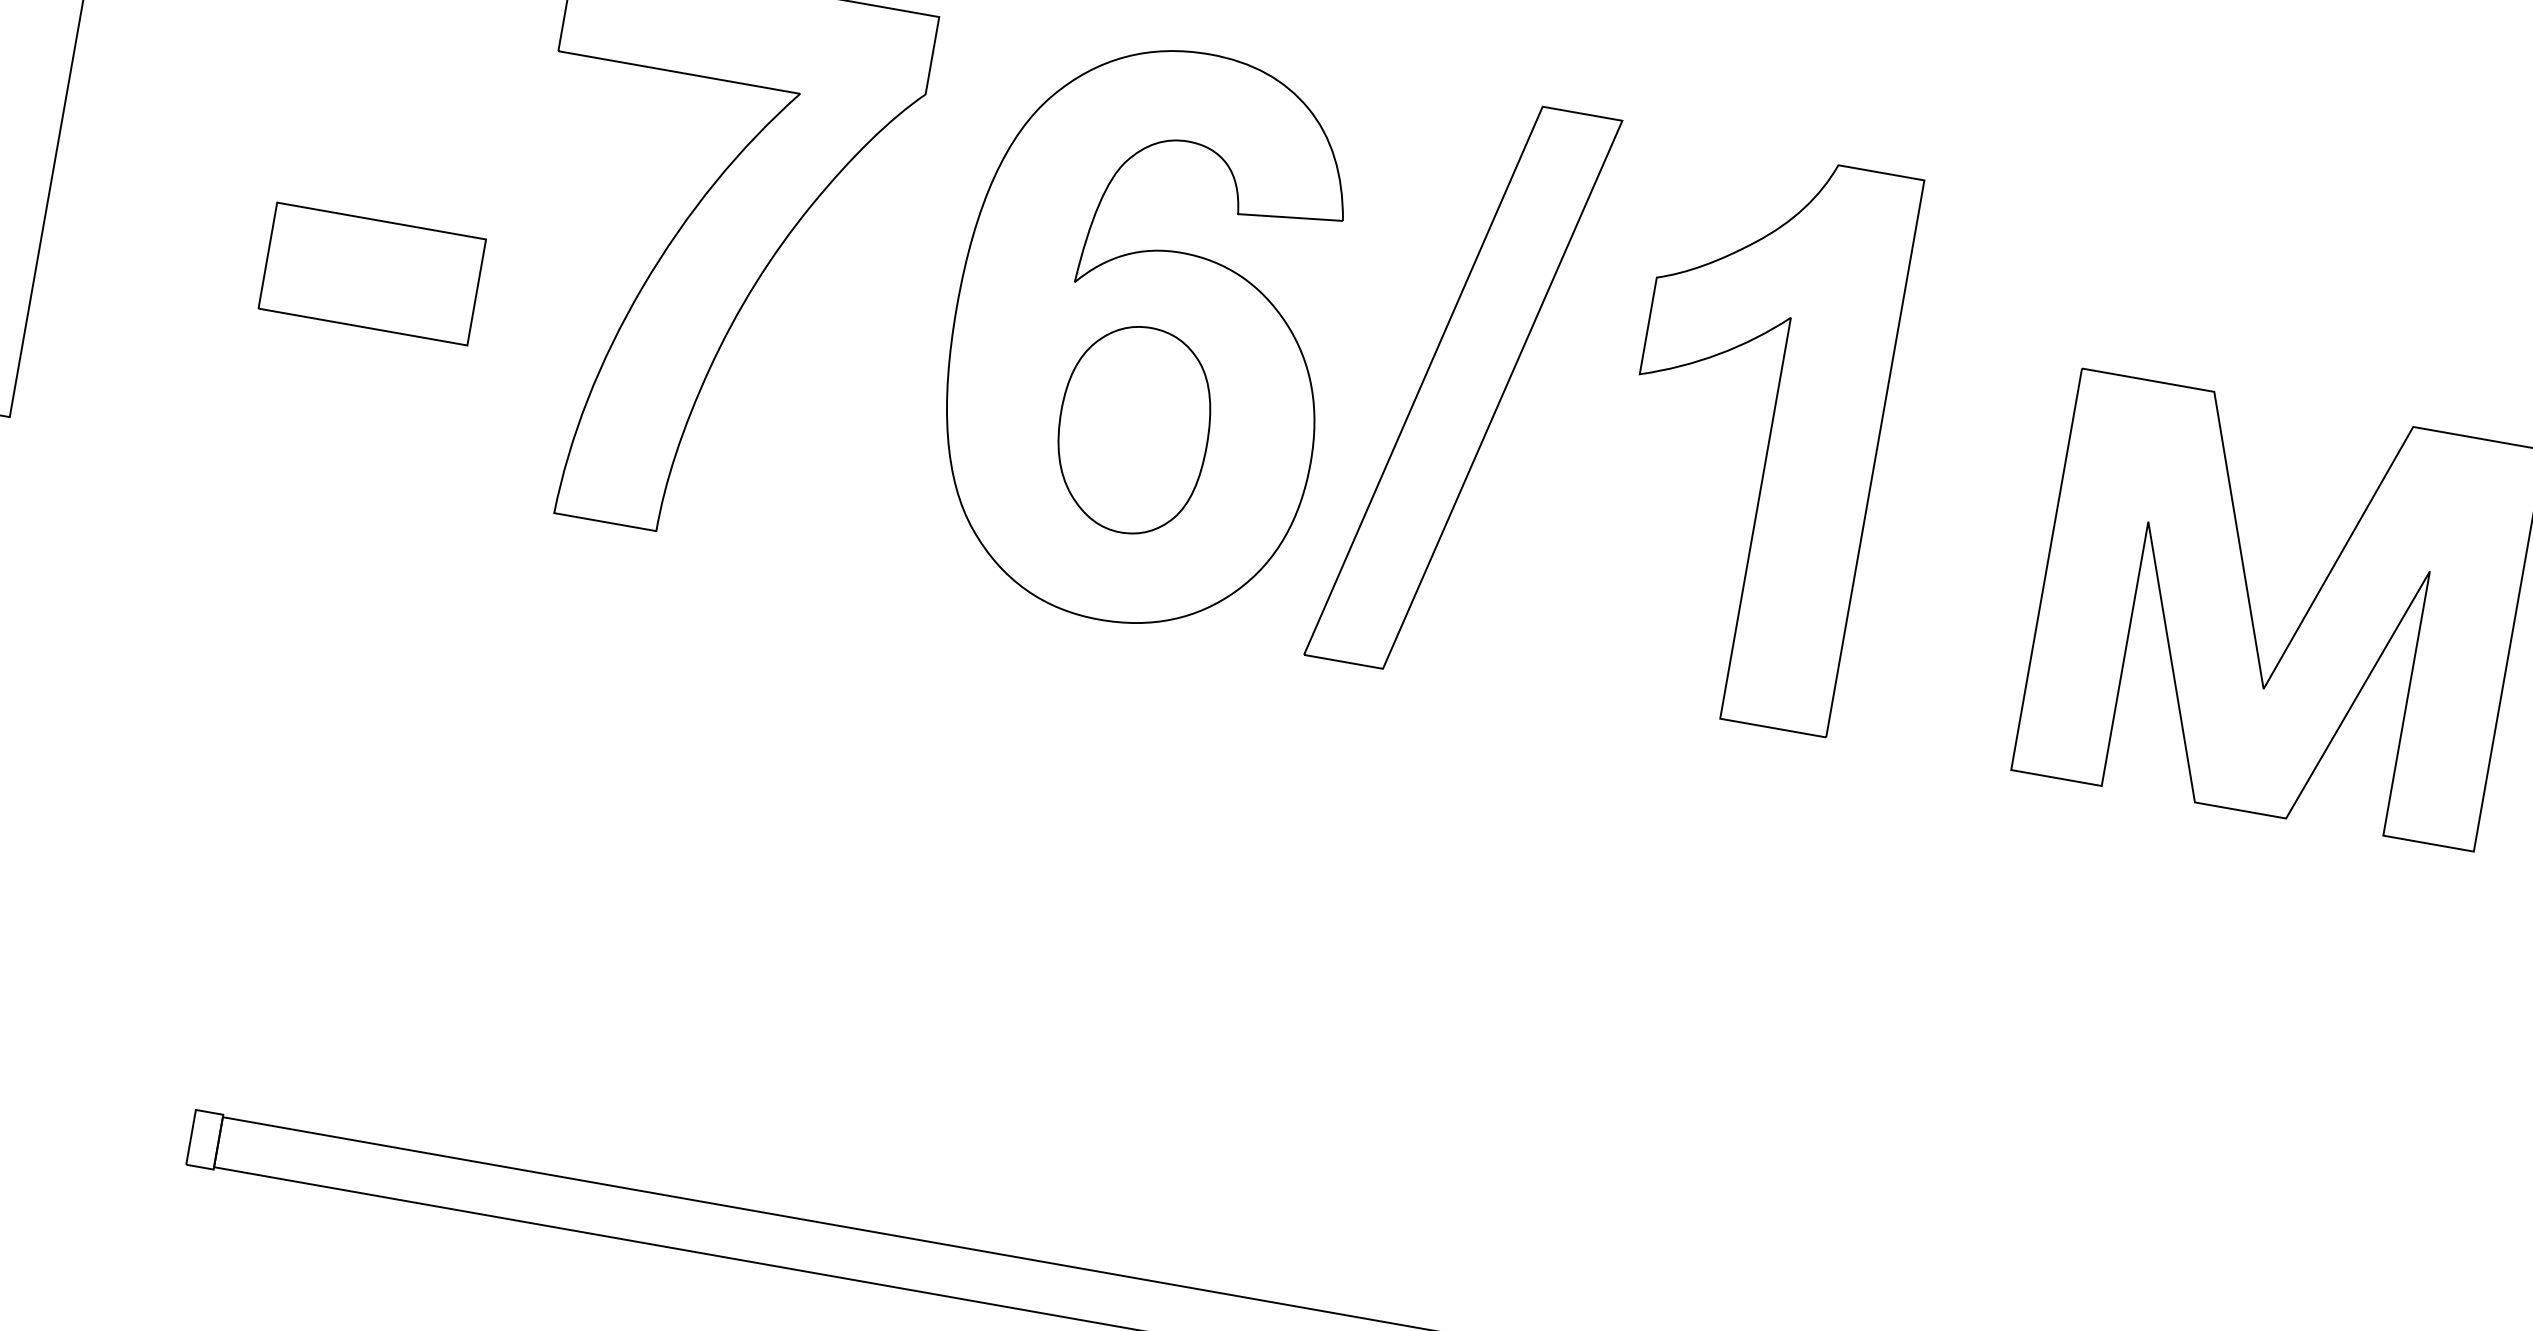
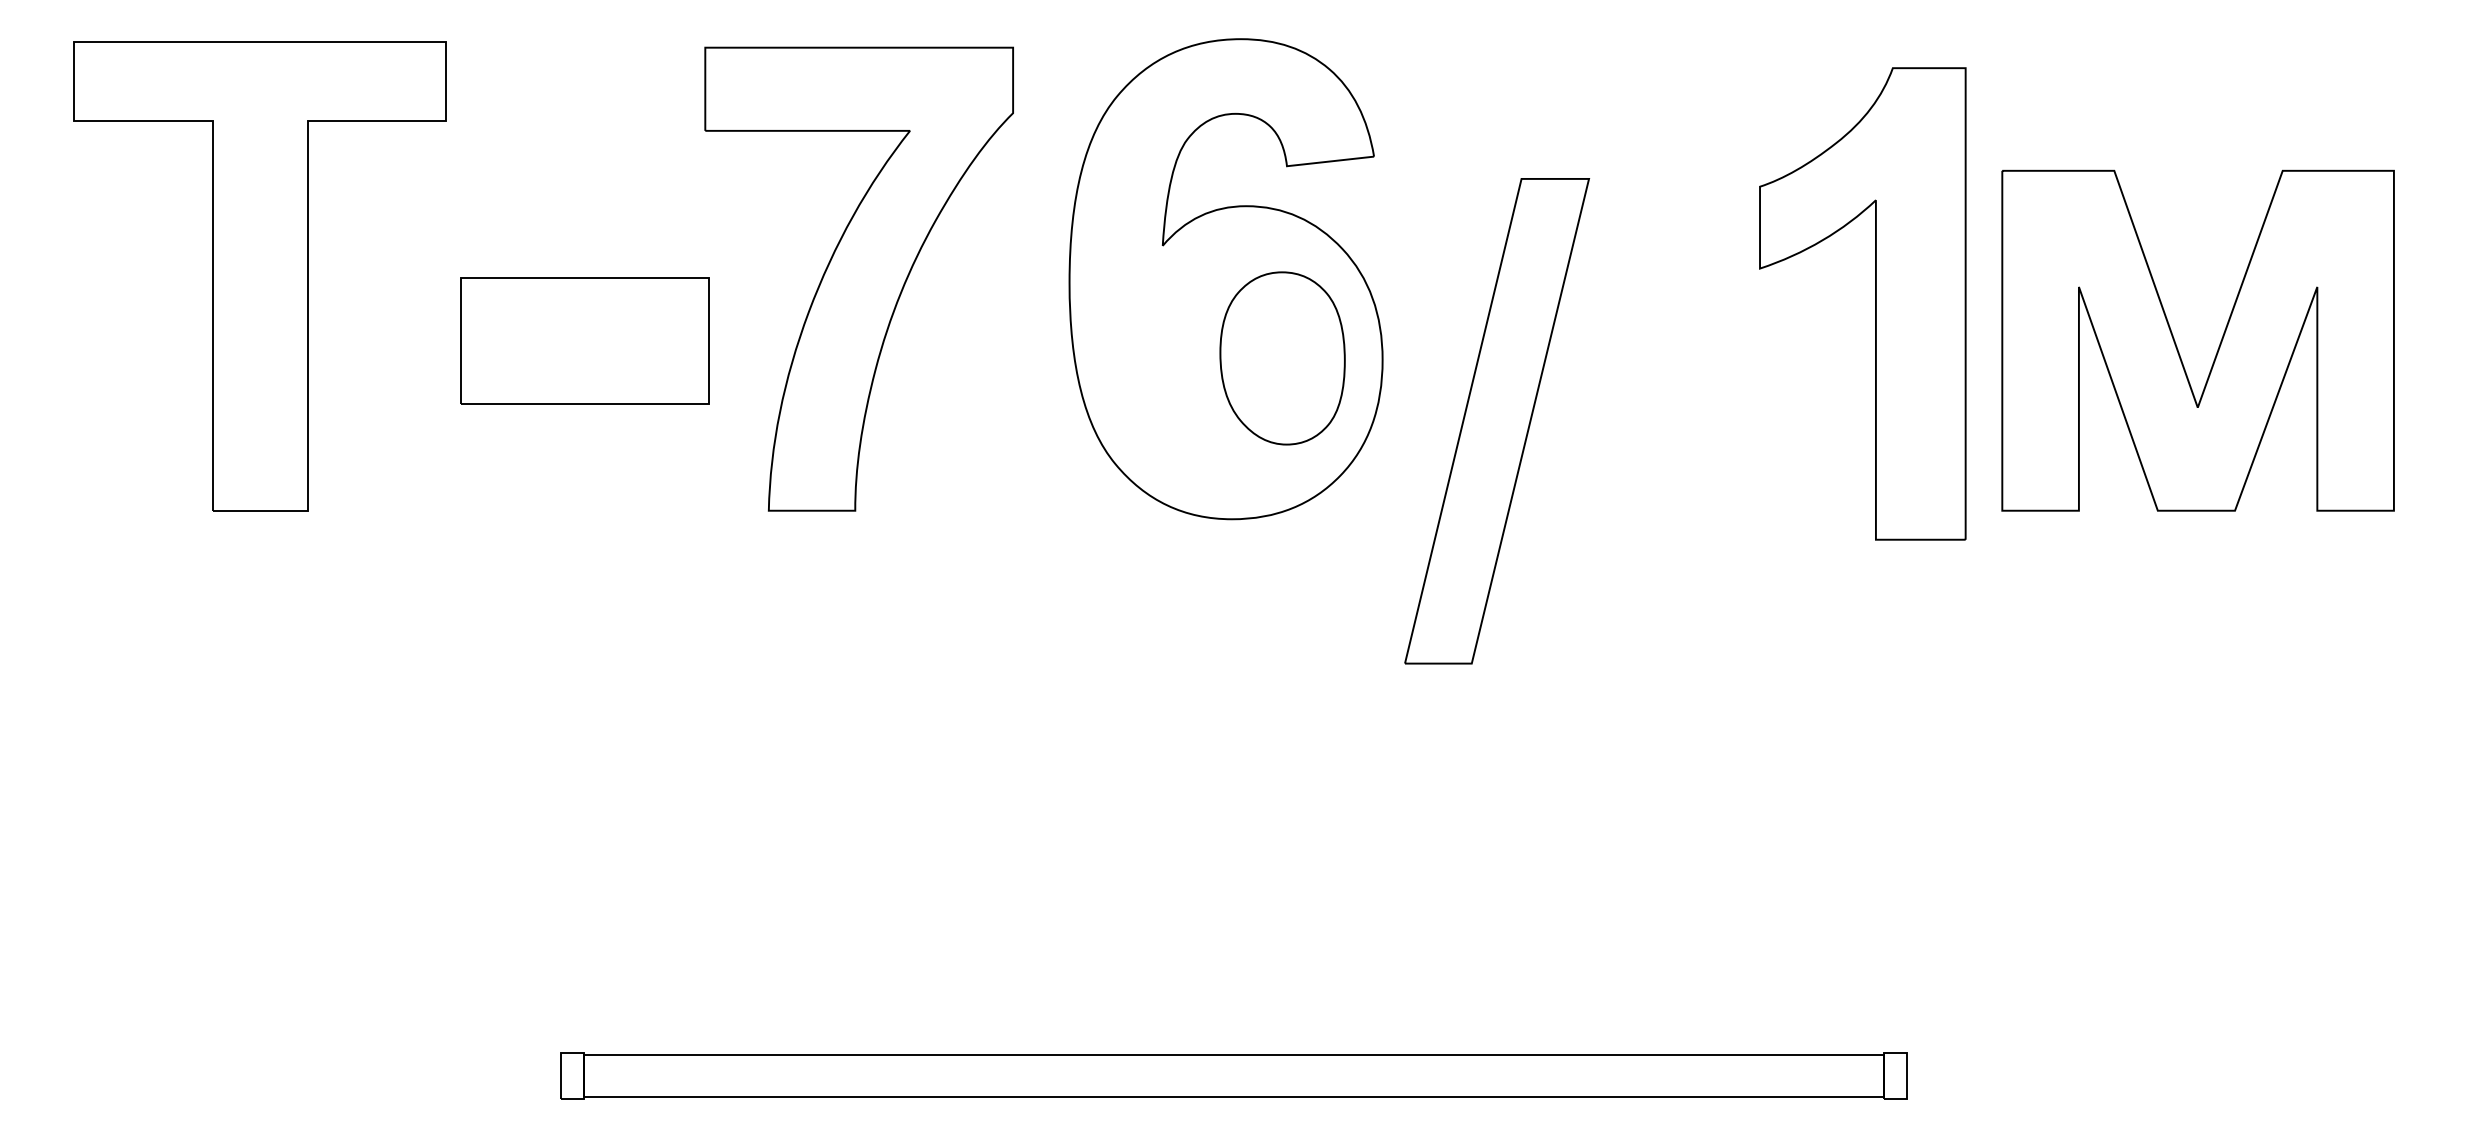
part: (372, 273) -> (584, 340), size x1.4
part: (1463, 388) -> (1497, 421), moved
part: (1133, 429) -> (1282, 358), moved
part: (1768, 439) -> (1875, 303), moved

